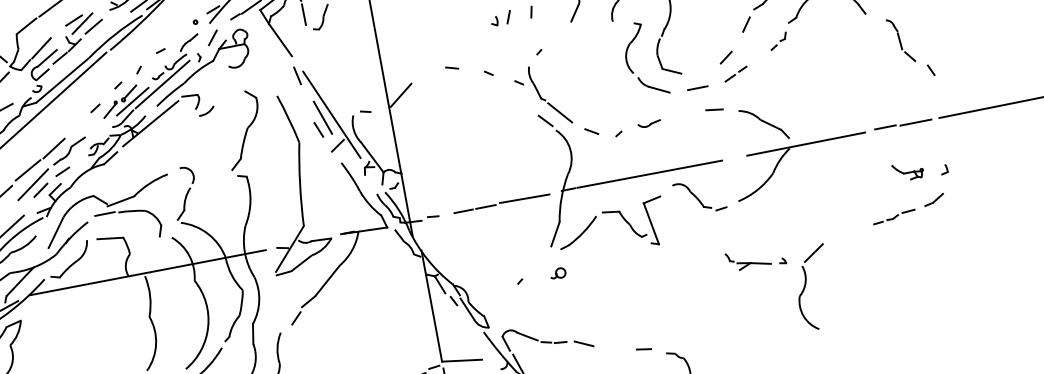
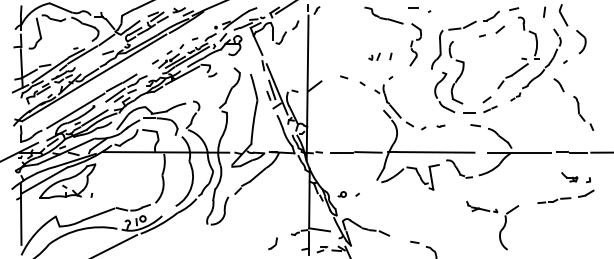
part: (648, 122) -> (440, 125), size x0.62
part: (907, 208) -> (565, 196), size x1.43
part: (556, 273) -> (341, 194), moved

